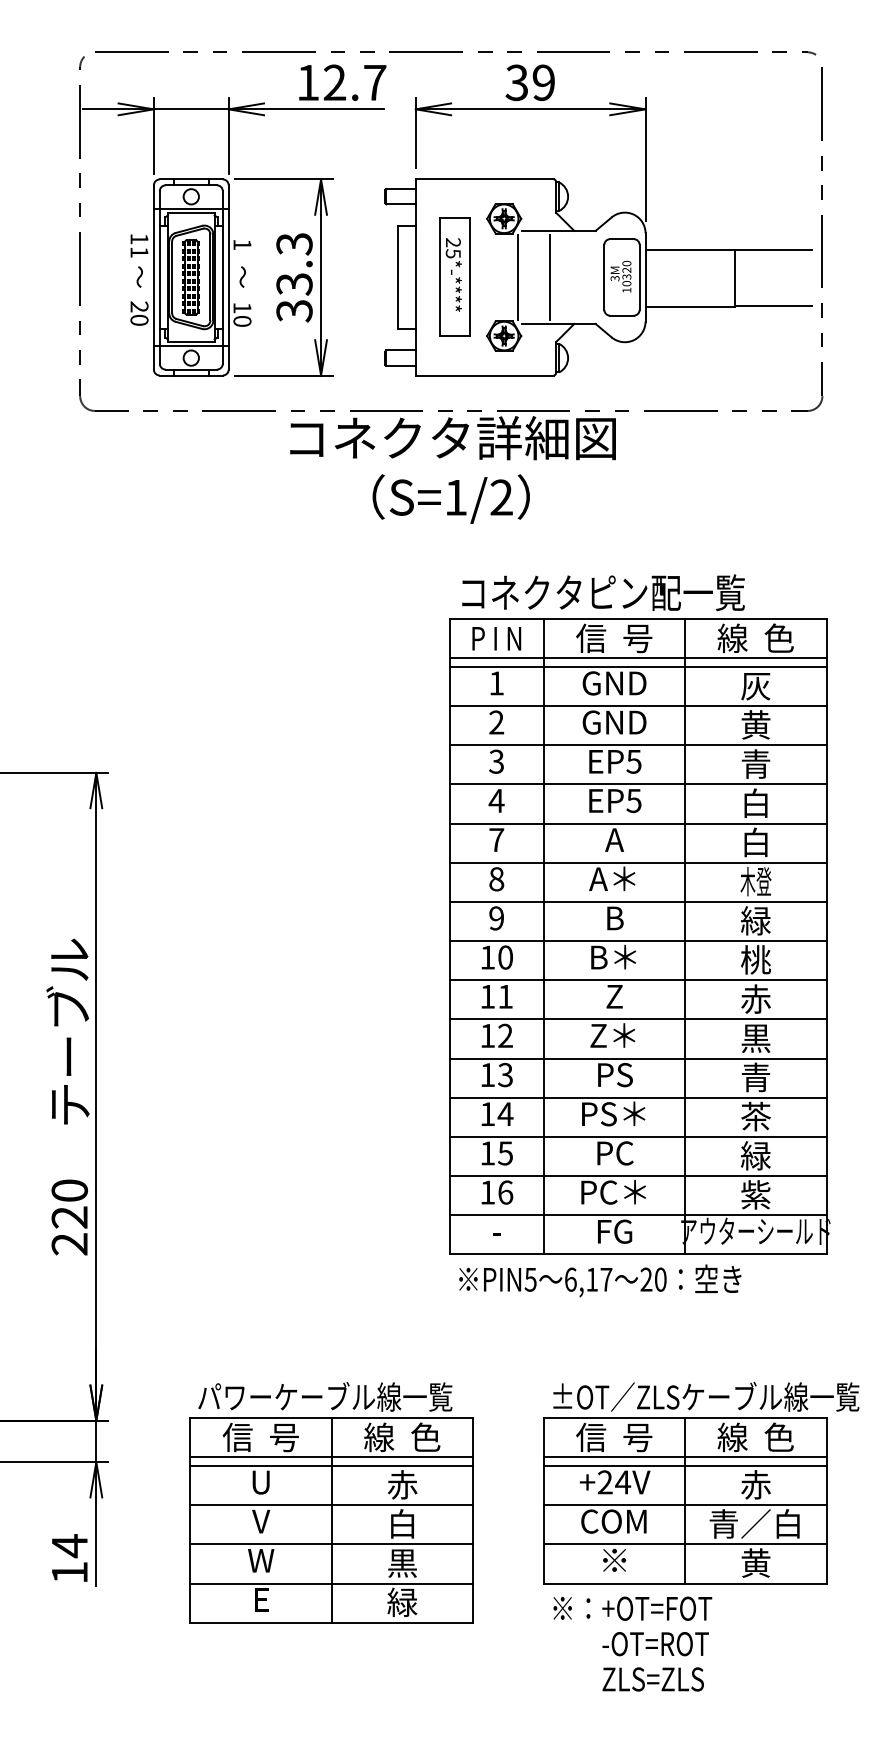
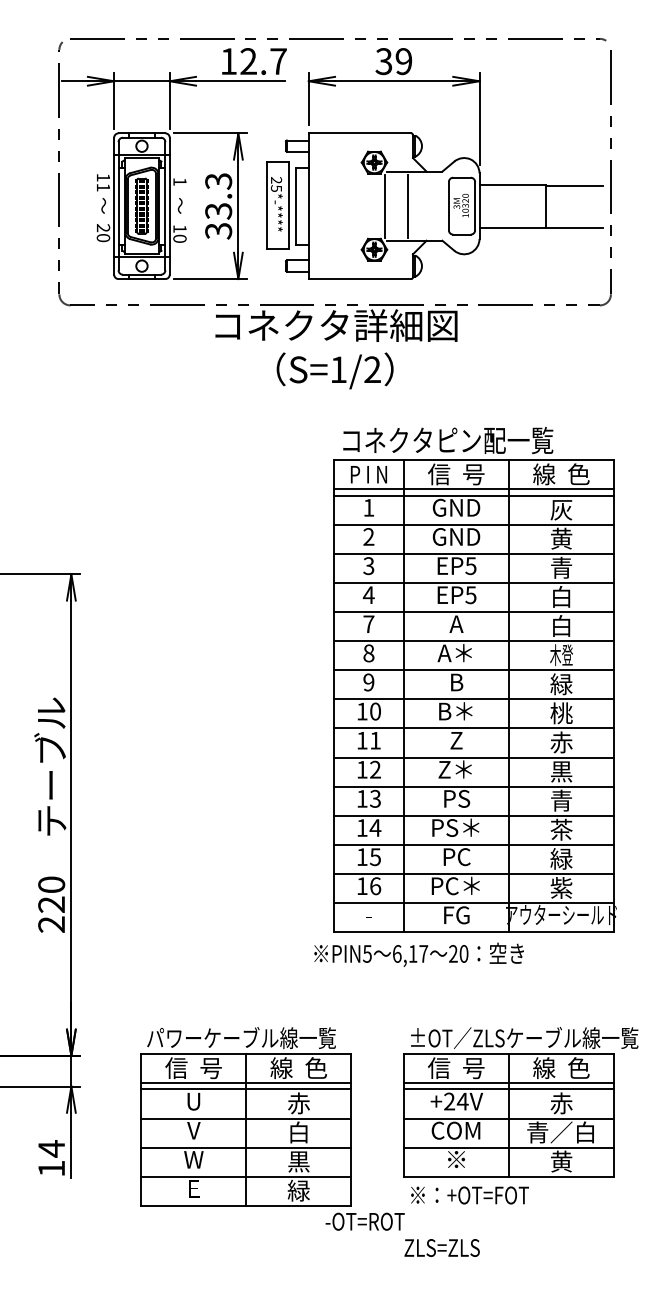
part: (454, 276) -> (277, 205), moved
text: (600, 1280) -> (419, 954), moved
text: (655, 1644) -> (365, 1222), moved
text: (652, 1679) -> (441, 1248), moved

